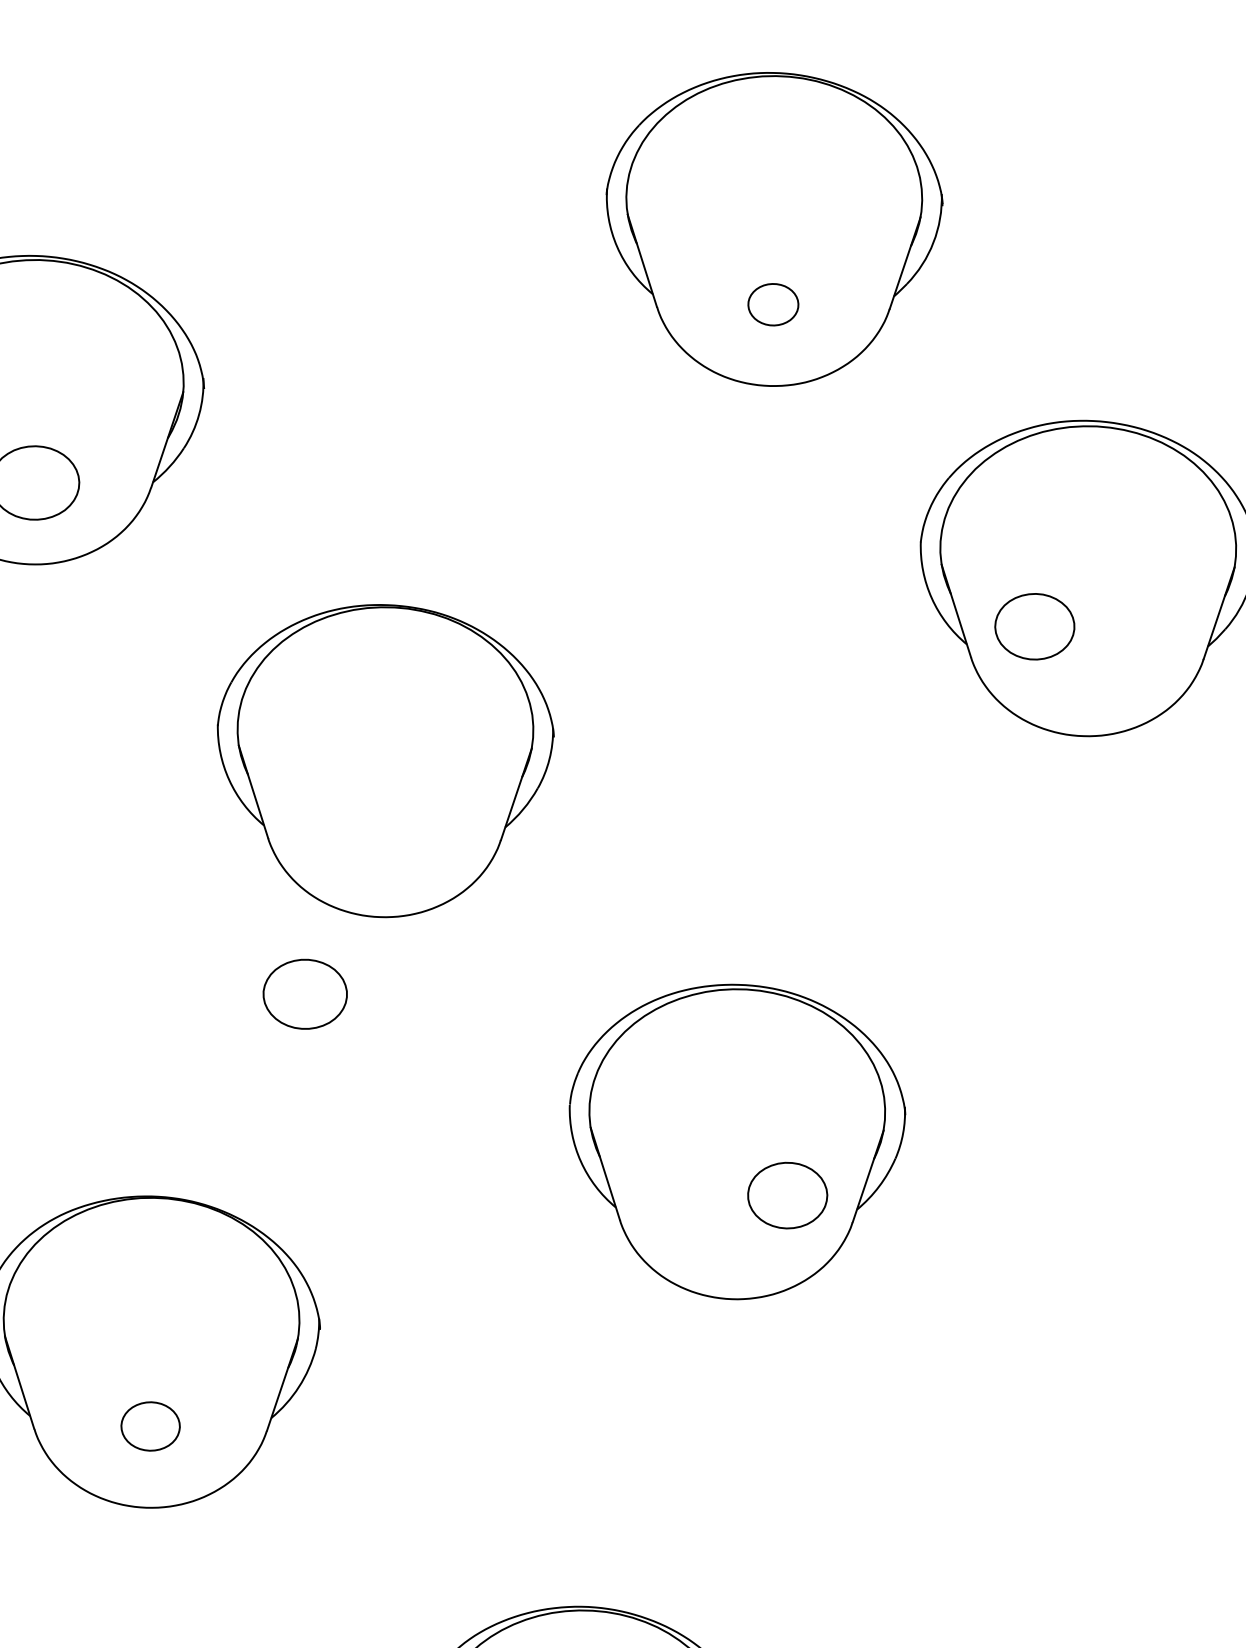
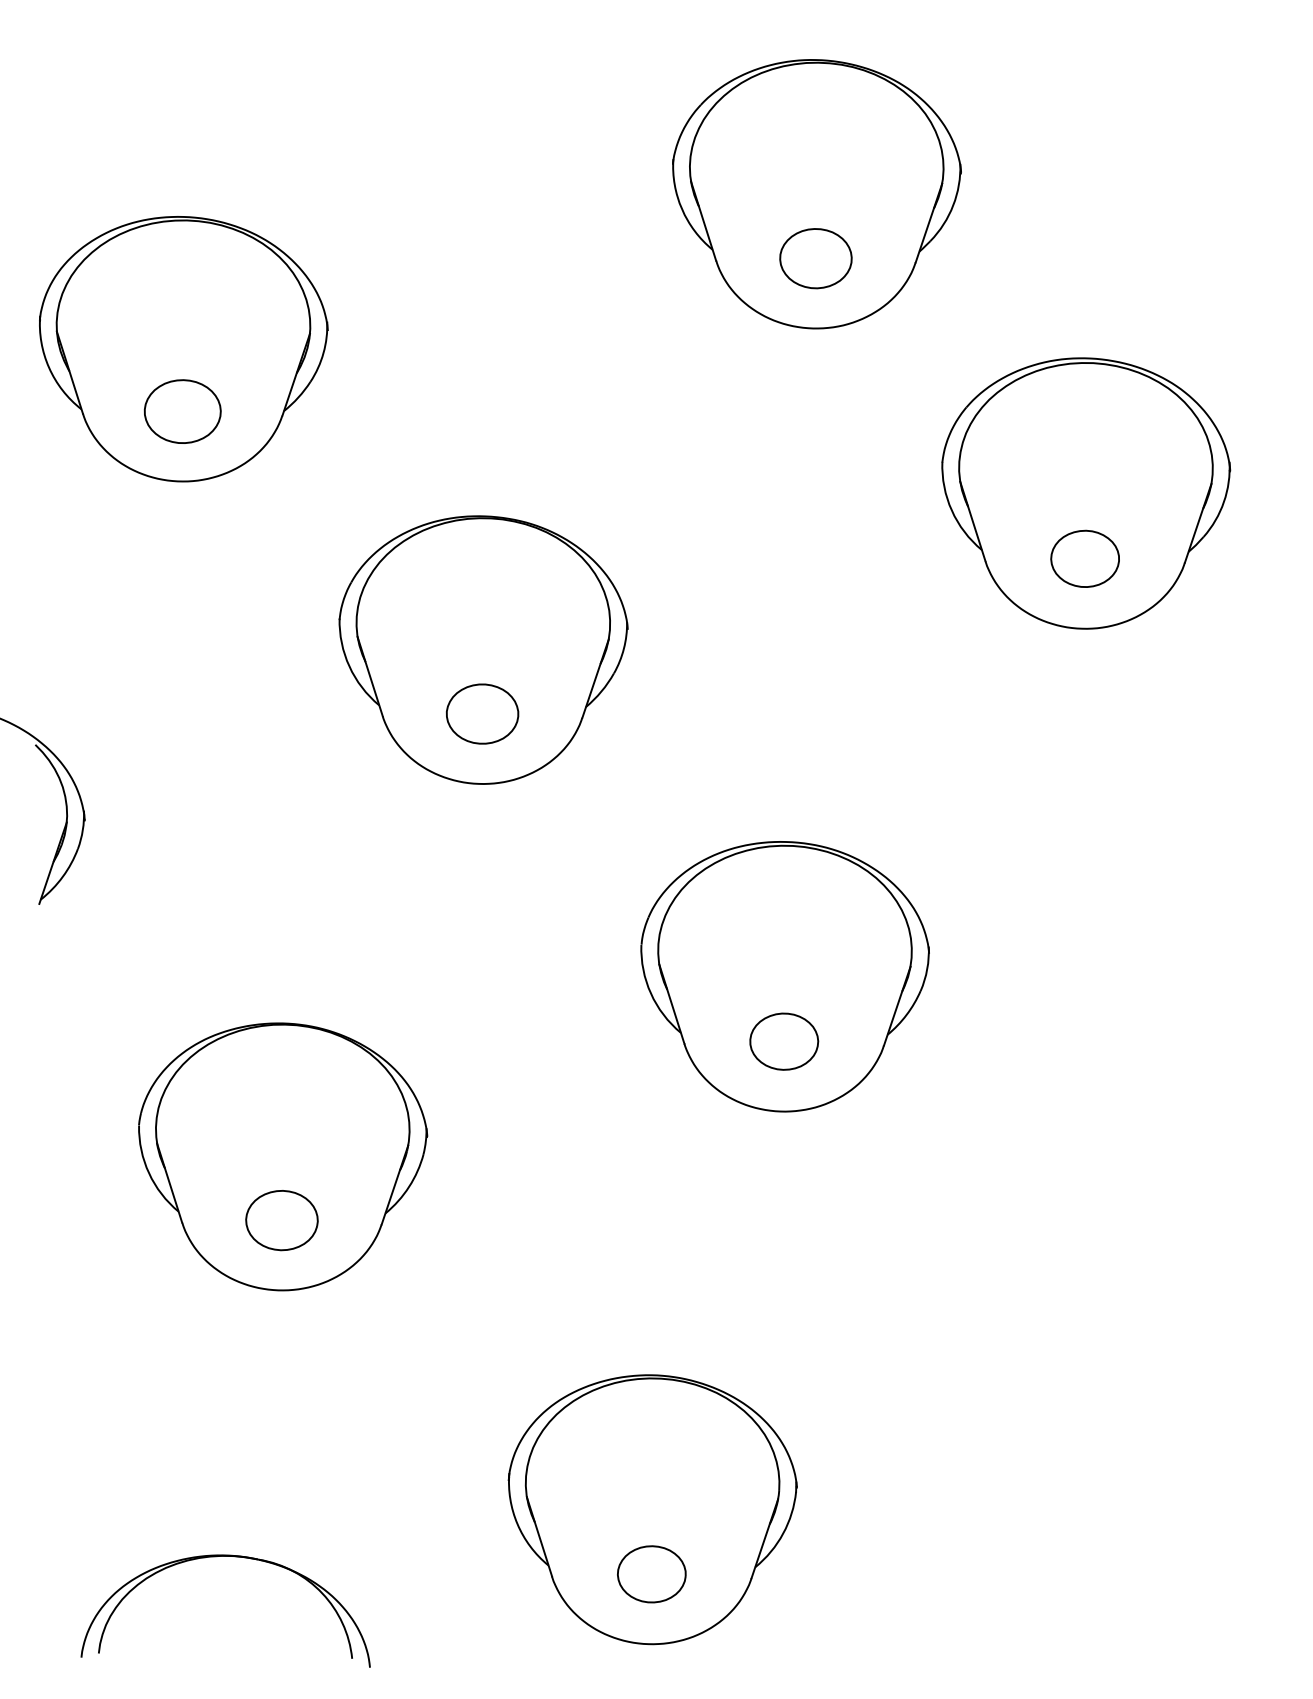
part: (772, 304) -> (815, 258), size x1.67
part: (1034, 626) -> (1084, 558), moved
part: (305, 993) -> (482, 713), moved
part: (788, 1195) -> (784, 1041), moved
part: (150, 1426) -> (281, 1220), size x1.43

